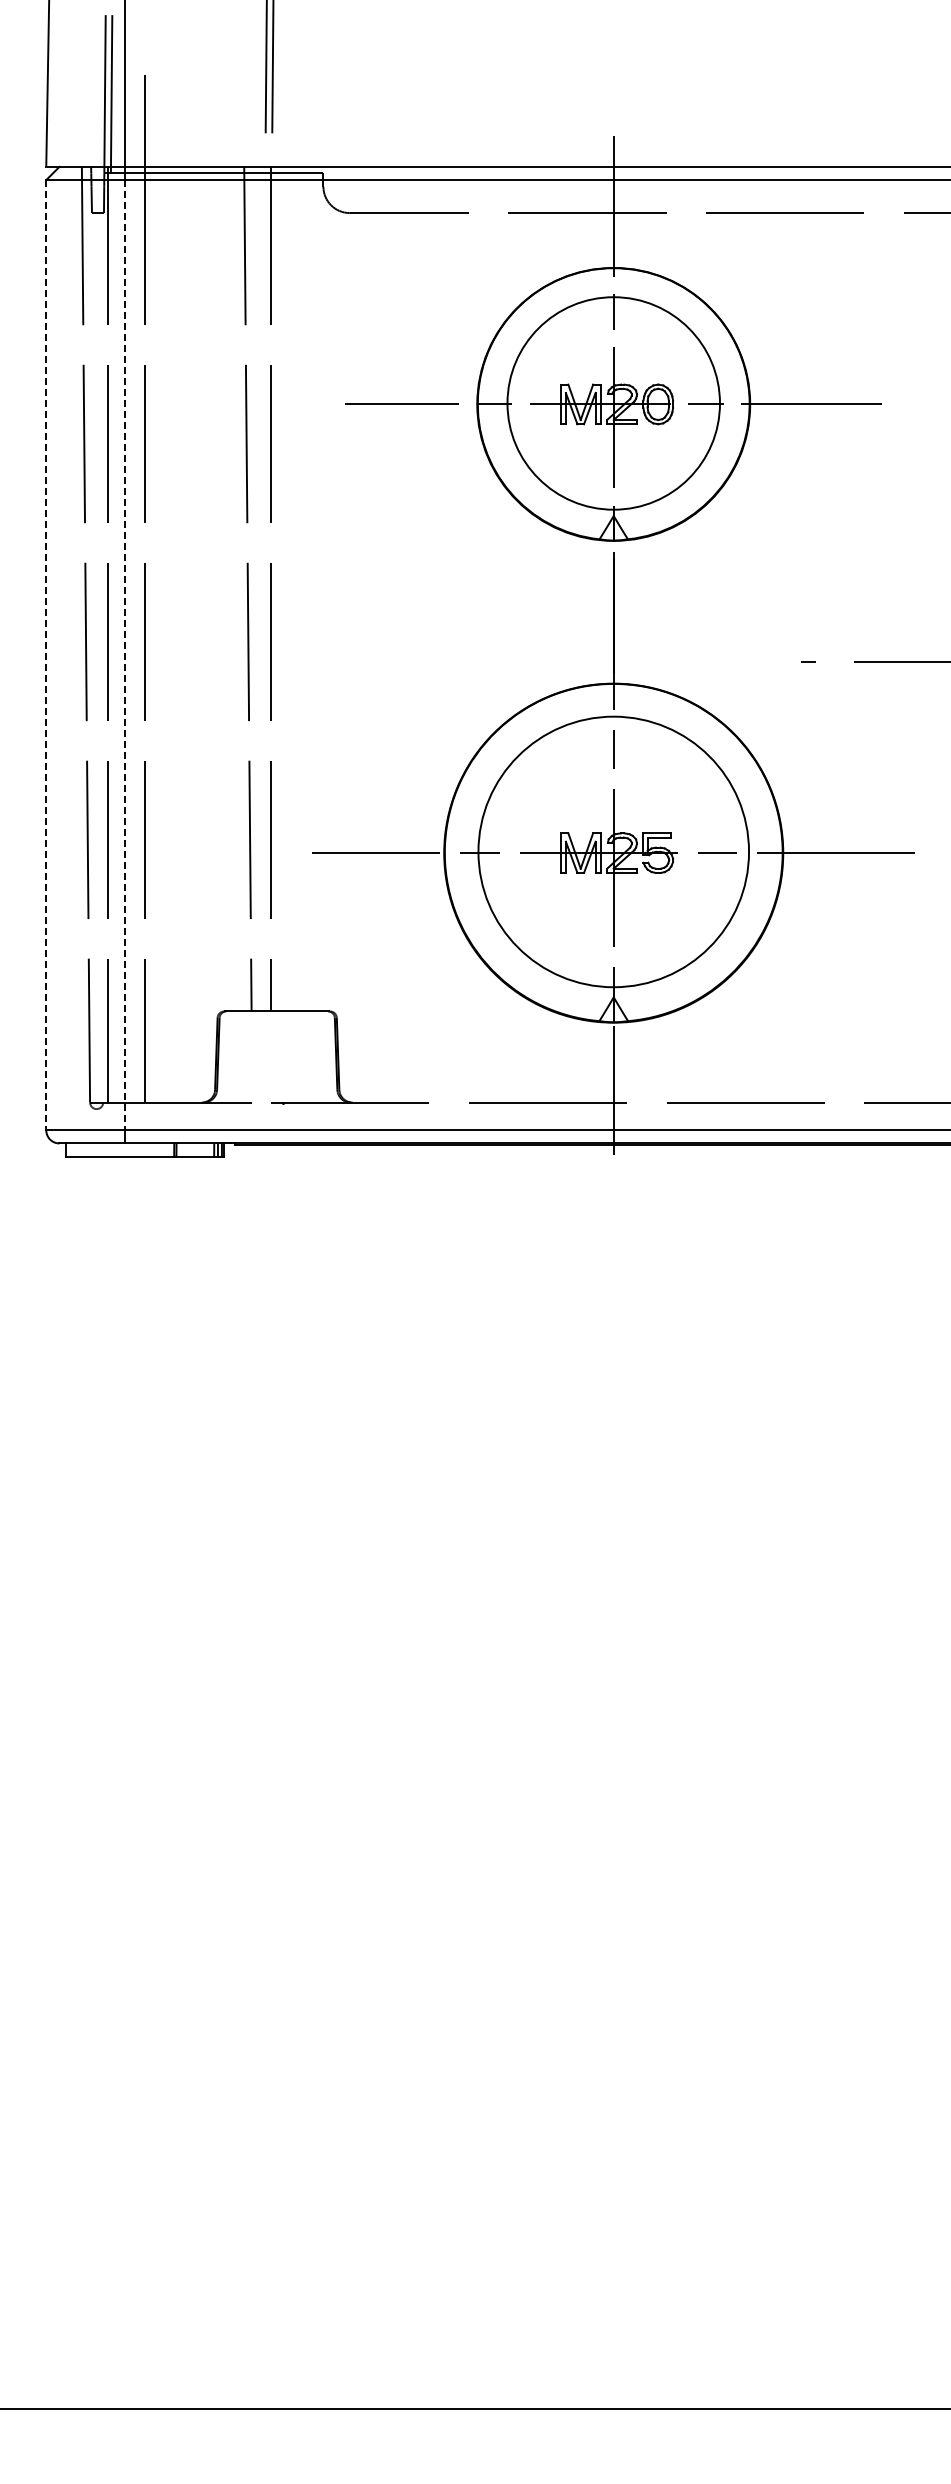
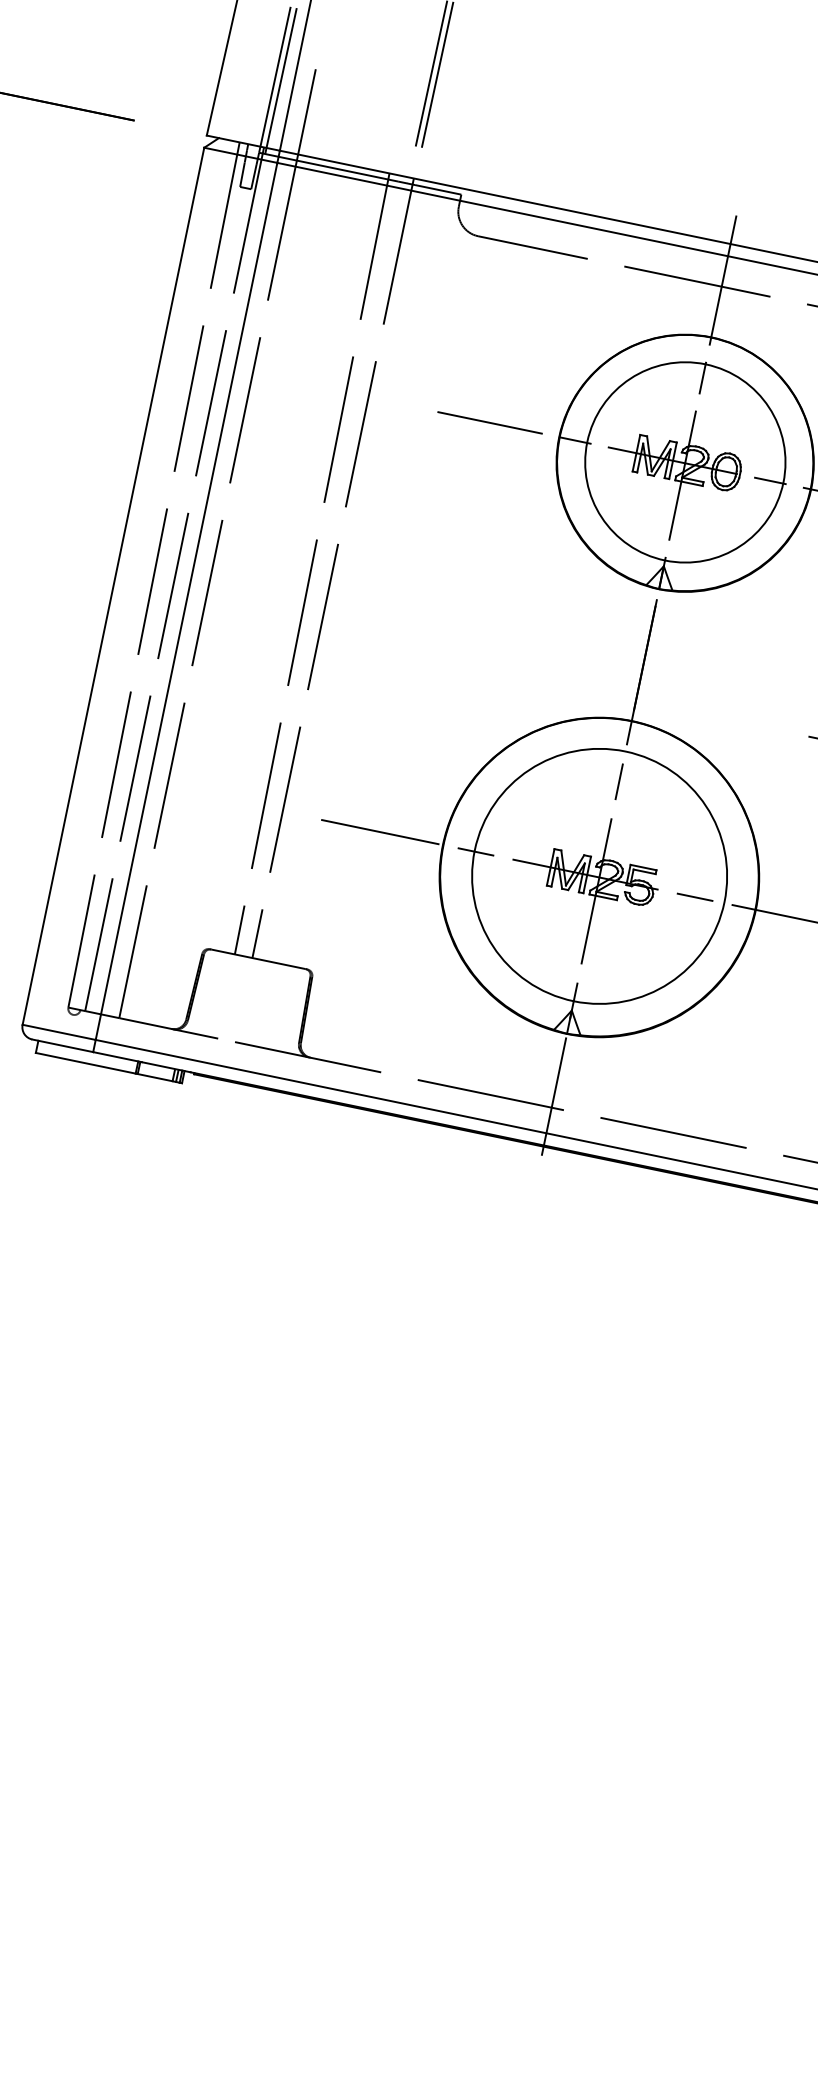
line: (46, 655) -> (113, 586), dashed -> solid
line: (125, 655) -> (186, 601), dashed -> solid

